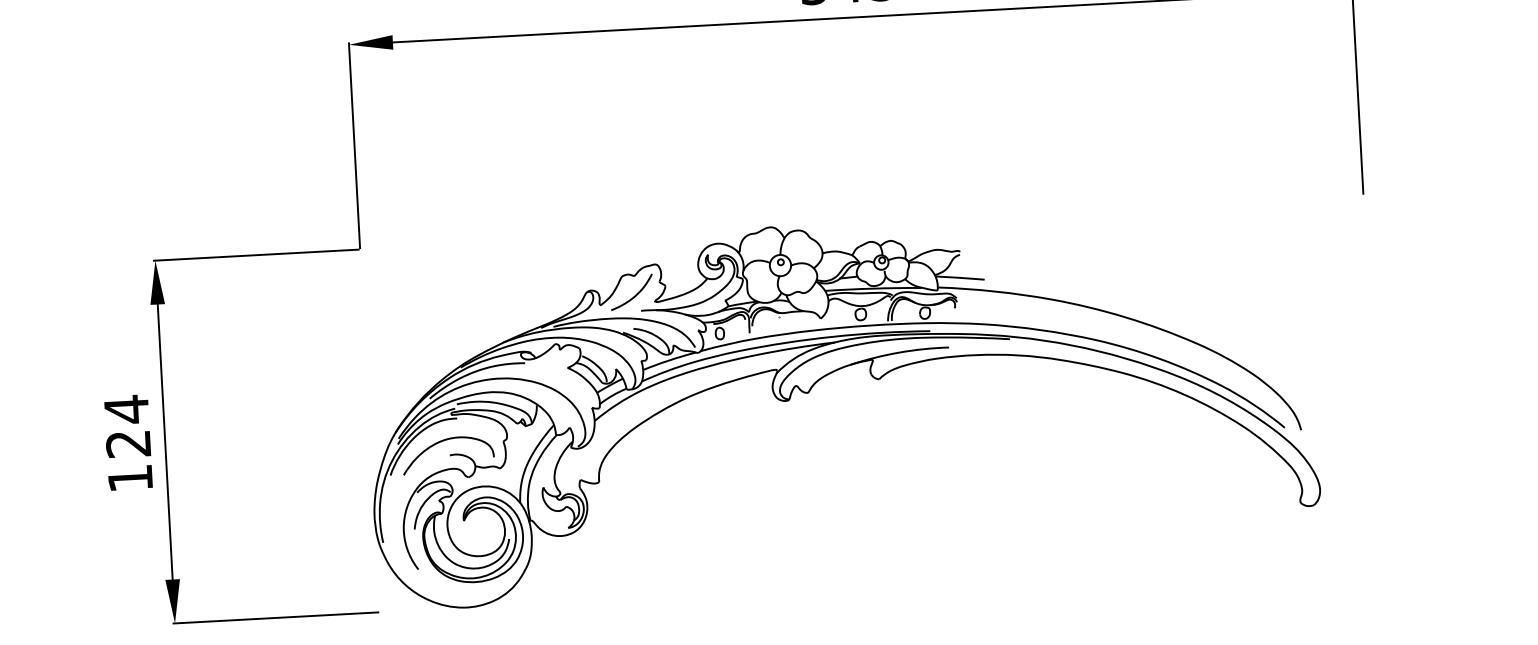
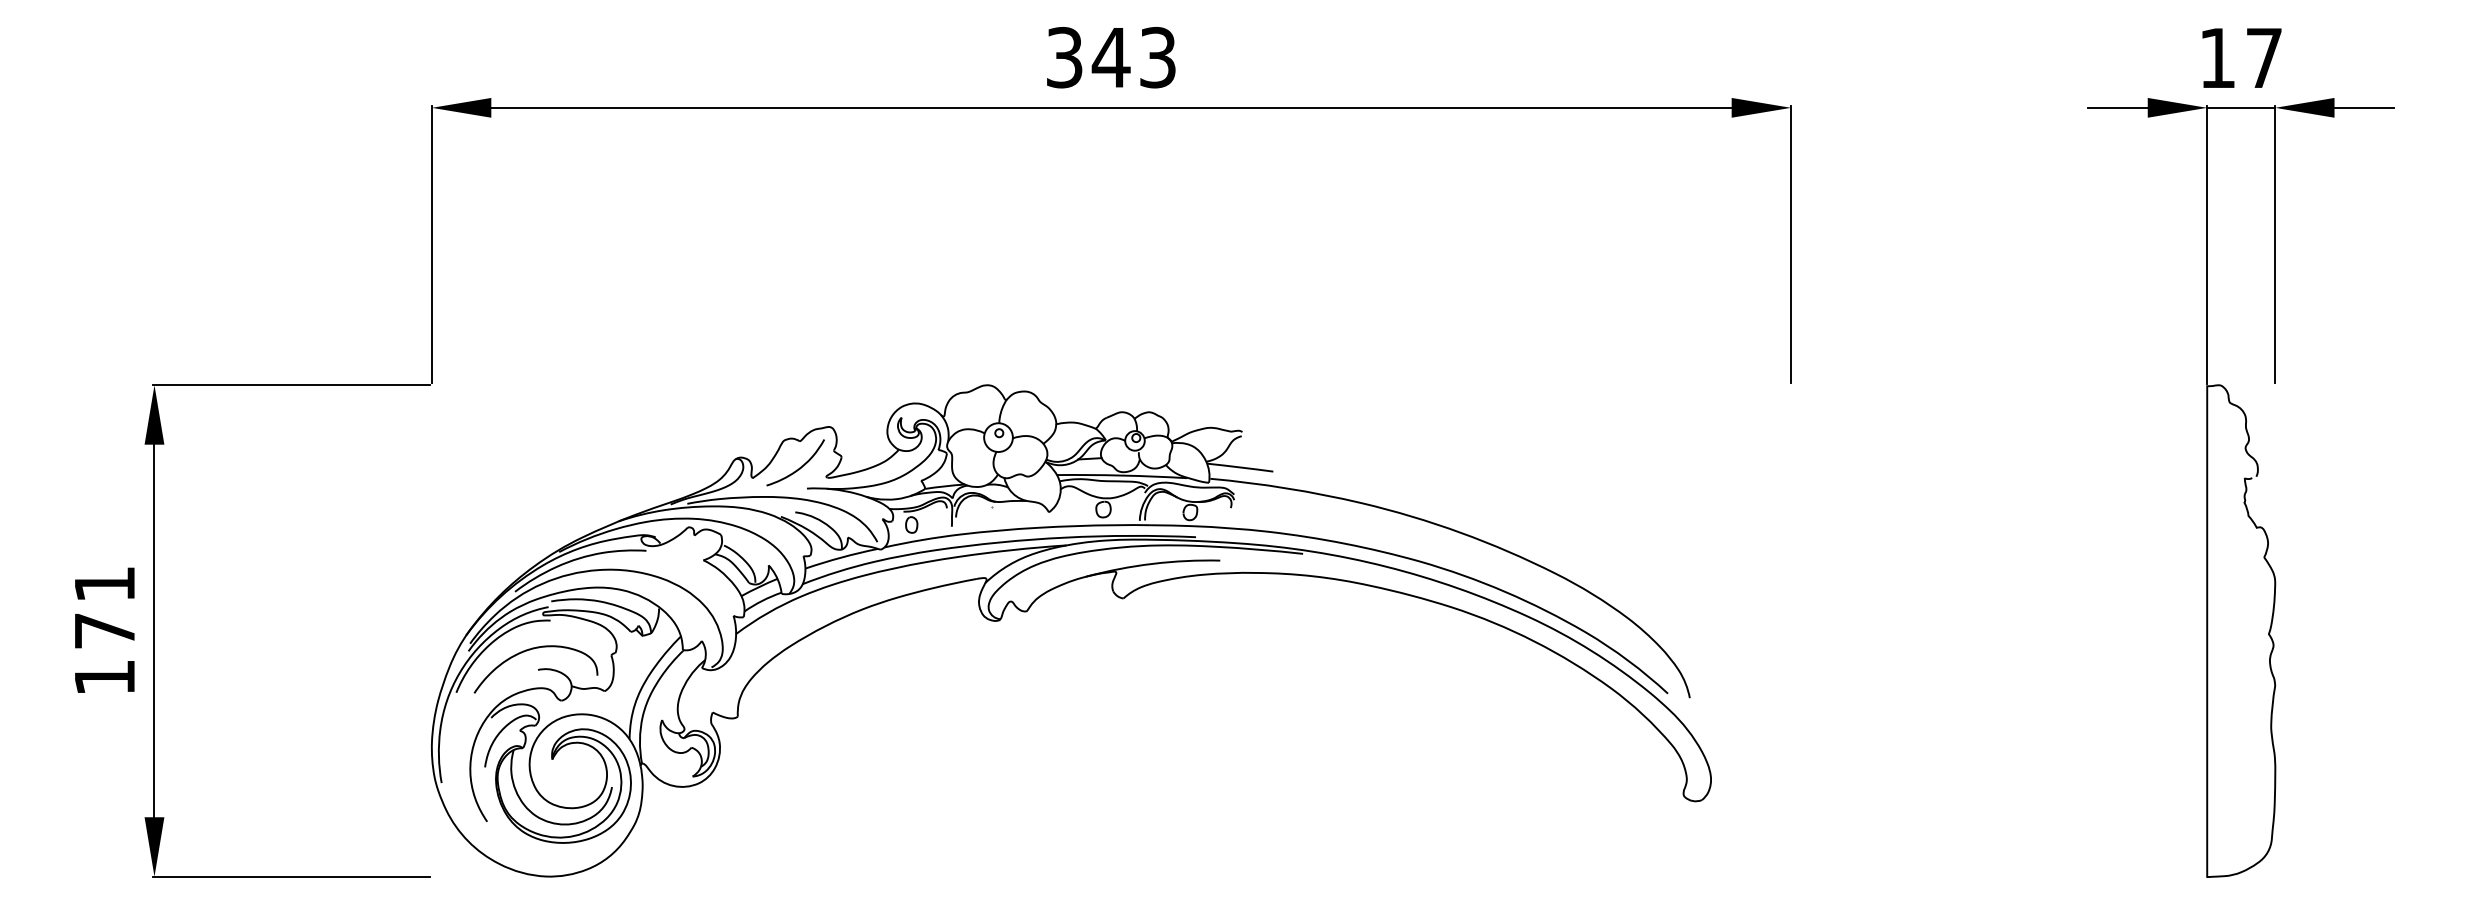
text: (127, 425) -> (104, 606), 124 -> 171

